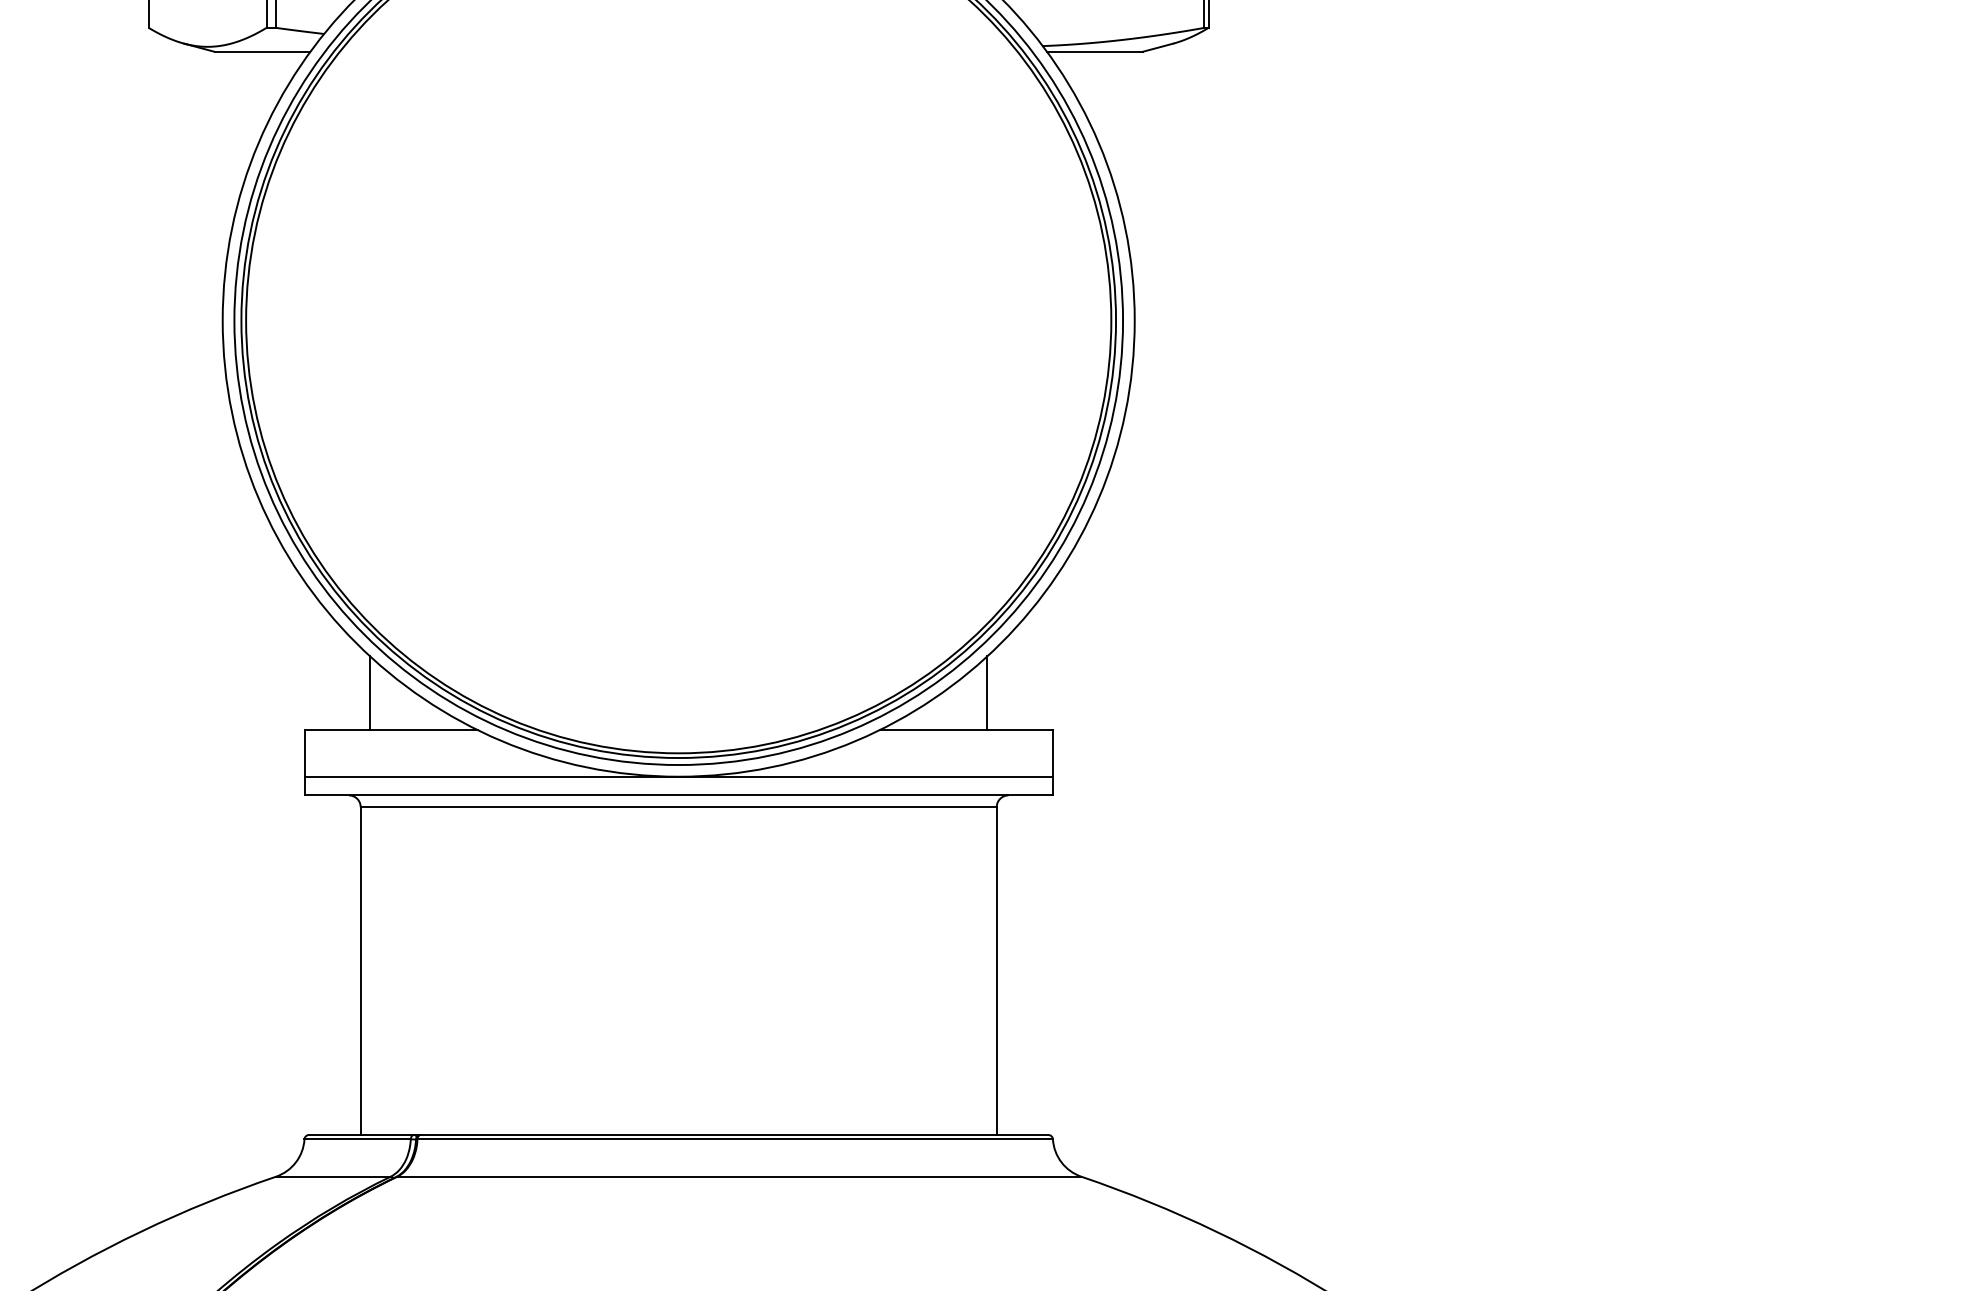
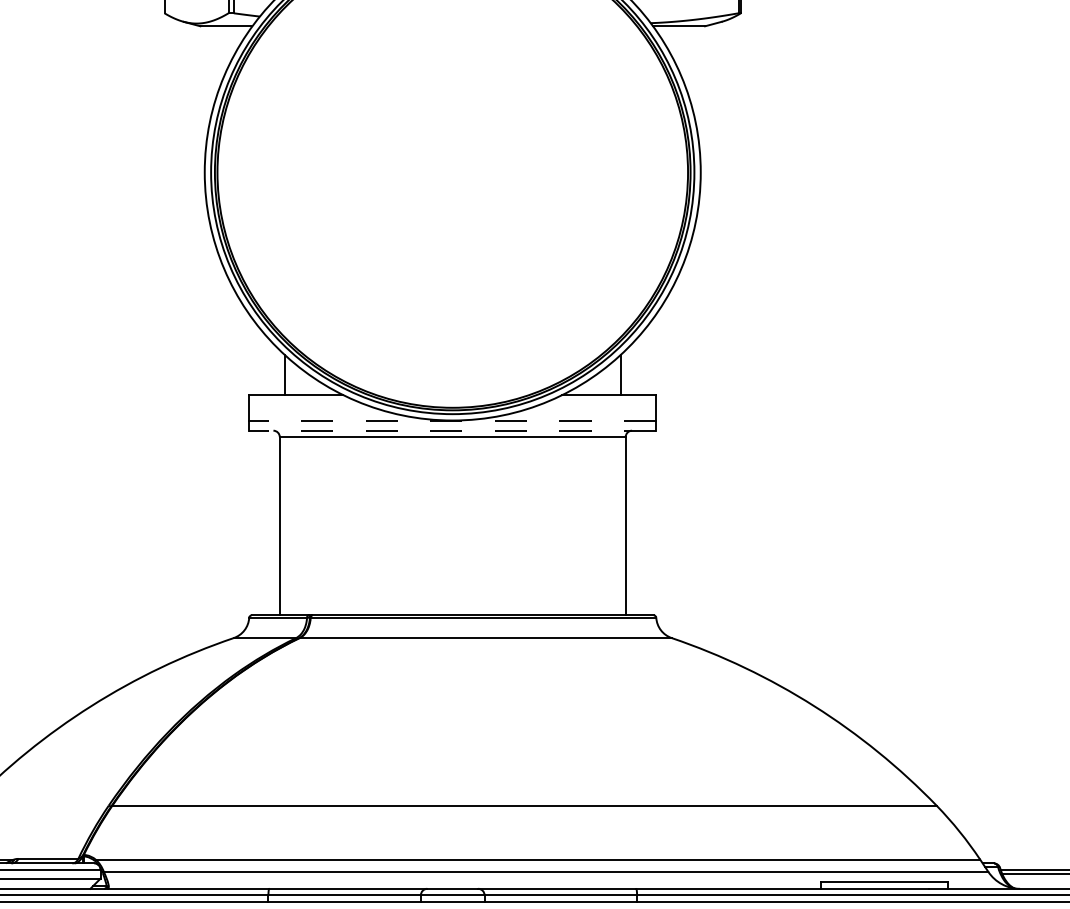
line: (678, 776) -> (452, 420), solid -> dashed
line: (678, 795) -> (452, 430), solid -> dashed

